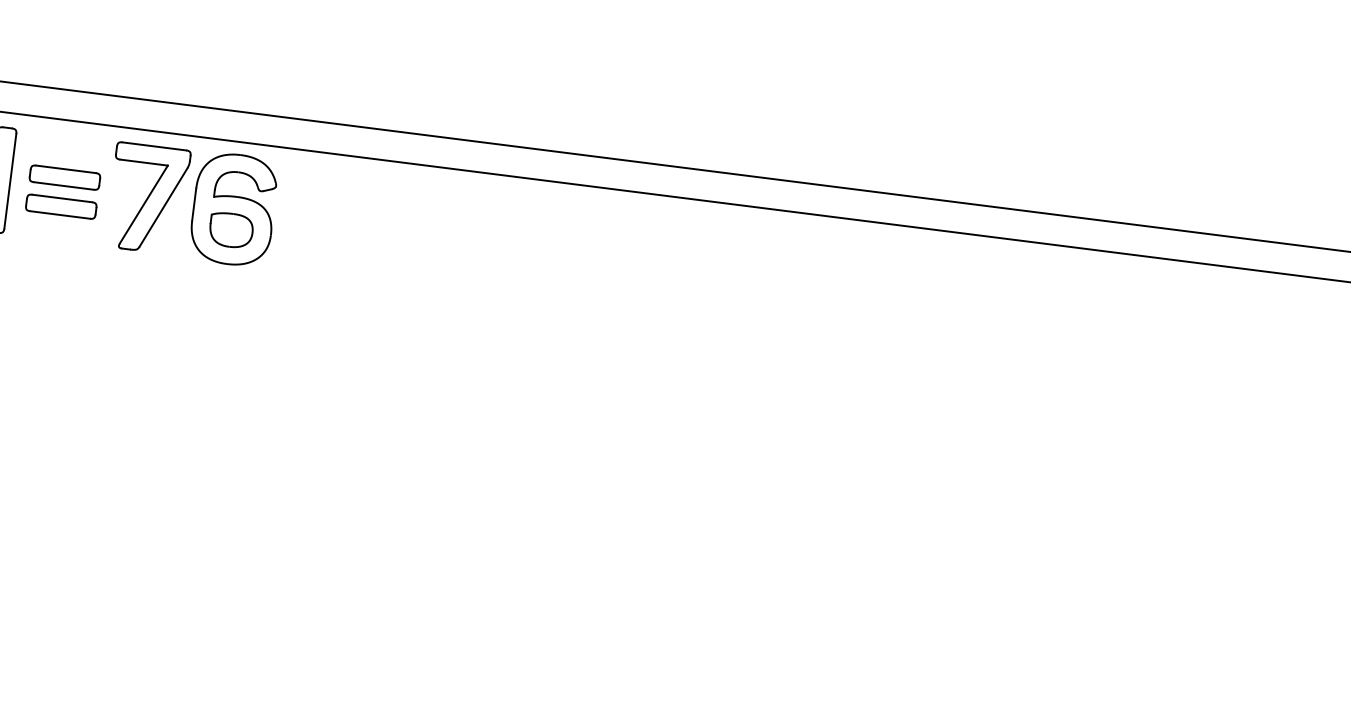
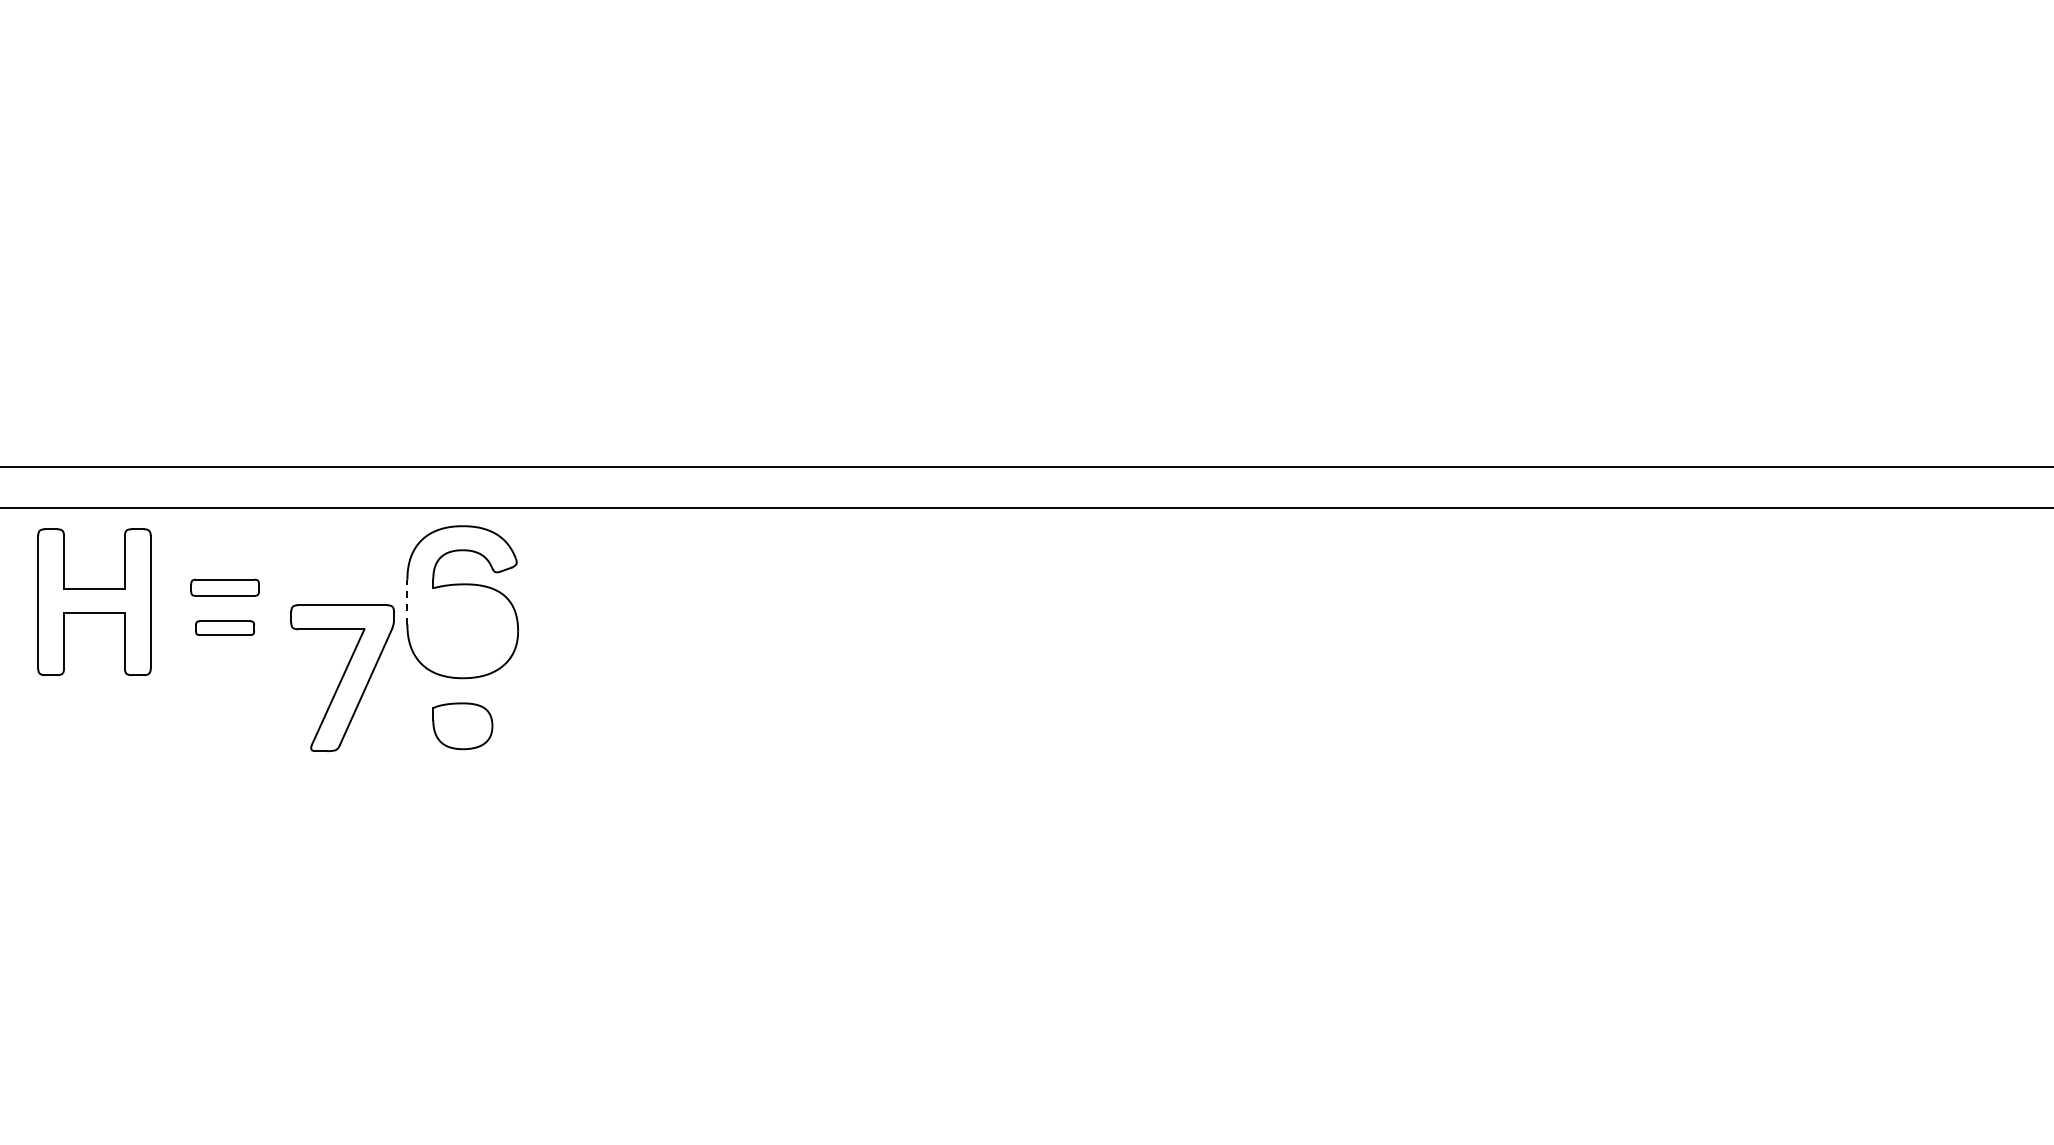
part: (64, 177) -> (224, 587), size x0.7
part: (147, 198) -> (342, 678), moved
line: (194, 204) -> (407, 601), solid -> dashed
part: (60, 206) -> (224, 627), size x0.6
part: (231, 230) -> (462, 726), moved

